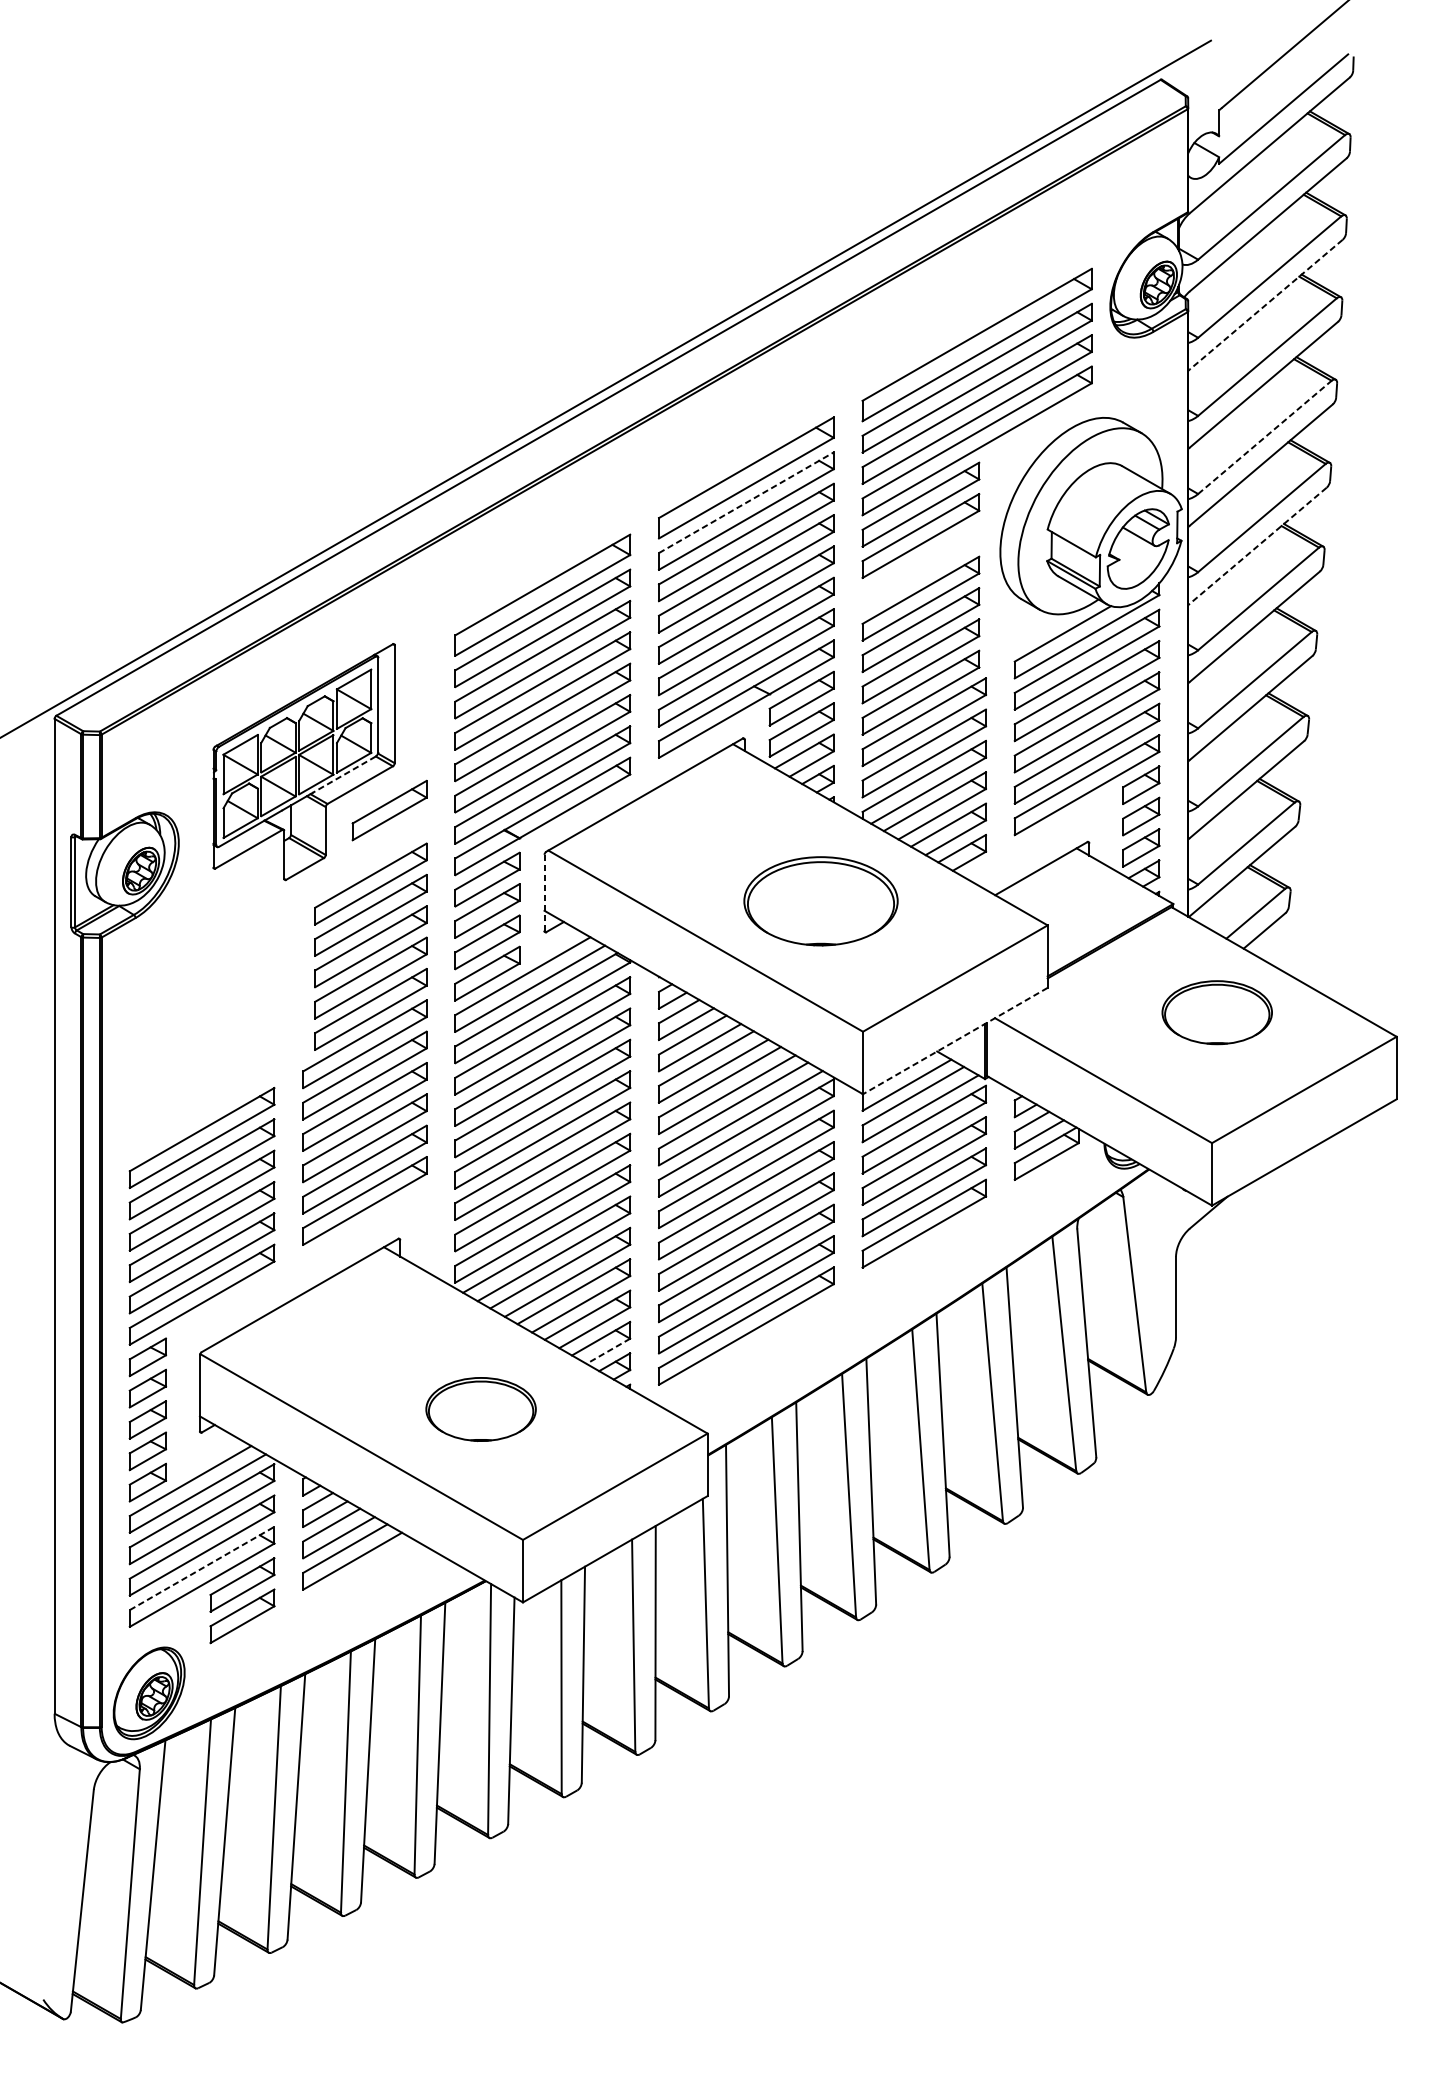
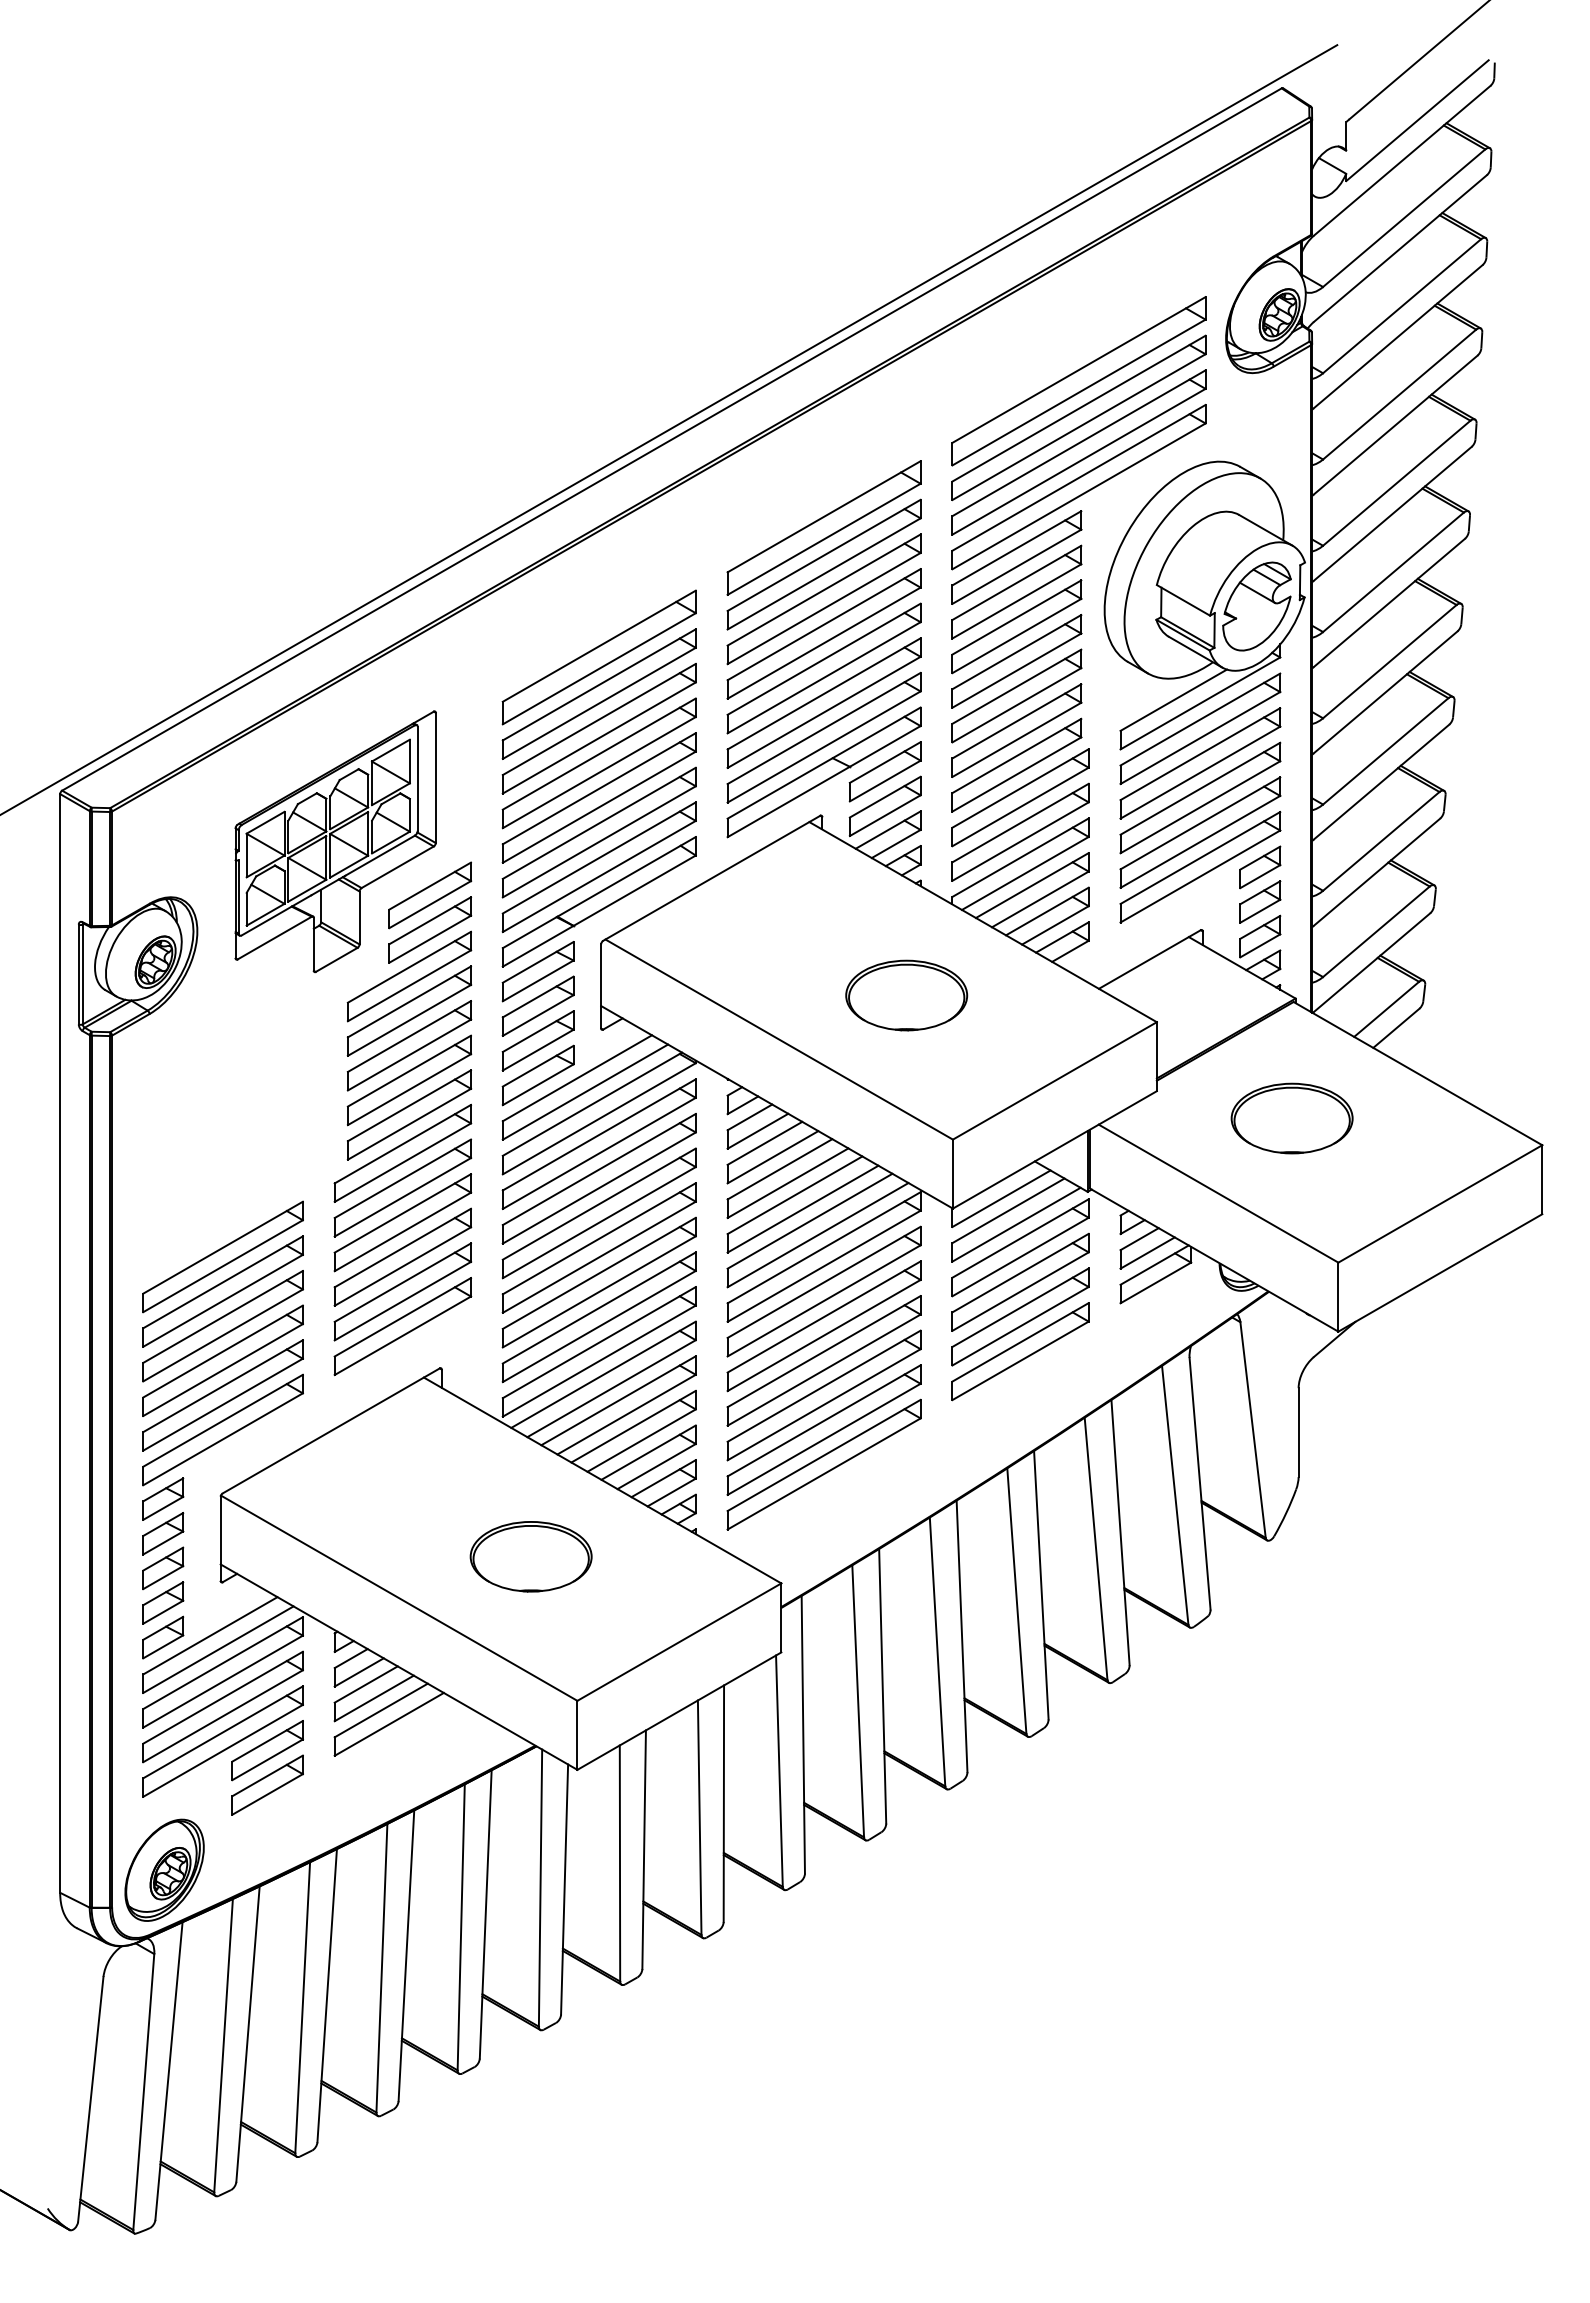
line: (1266, 304) -> (1398, 336), dashed -> solid
line: (1264, 437) -> (1396, 483), dashed -> solid
line: (746, 502) -> (824, 555), dashed -> solid
line: (1258, 546) -> (1389, 603), dashed -> solid
part: (920, 567) -> (1016, 626), added
line: (343, 775) -> (379, 856), dashed -> solid
part: (389, 841) -> (430, 929), added
line: (544, 892) -> (601, 985), dashed -> solid
part: (820, 901) -> (906, 995), size x0.71
part: (1216, 1012) -> (1291, 1118), moved
line: (954, 1040) -> (1054, 1149), dashed -> solid
line: (608, 1351) -> (671, 1492), dashed -> solid
line: (202, 1568) -> (223, 1732), dashed -> solid

